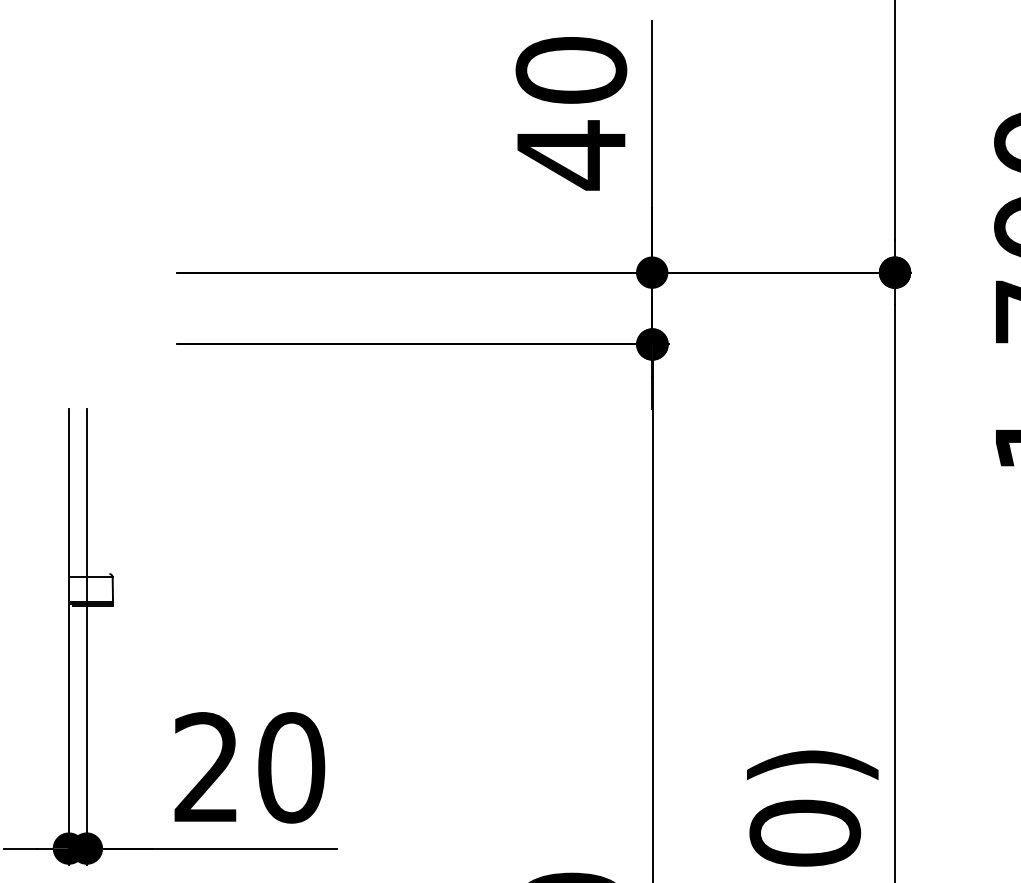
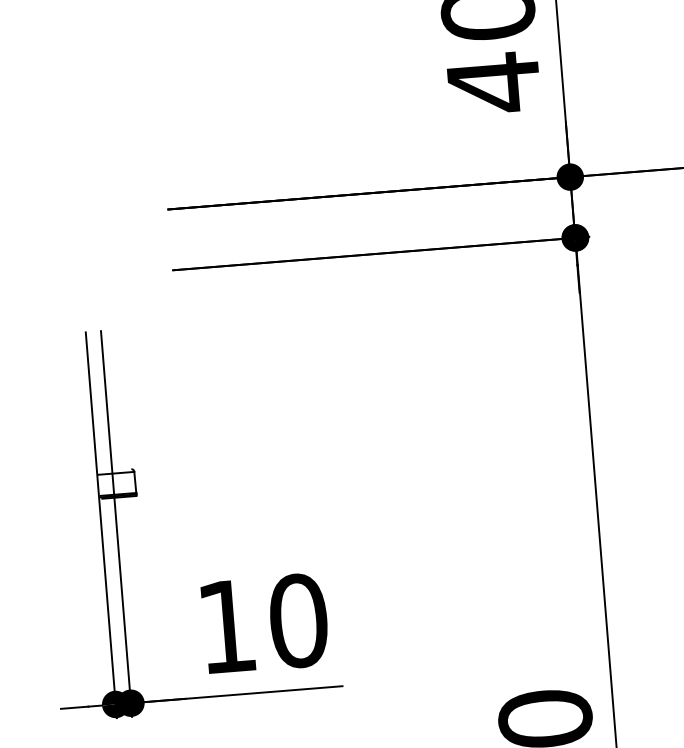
text: (205, 766) -> (225, 625), 20 -> 10

